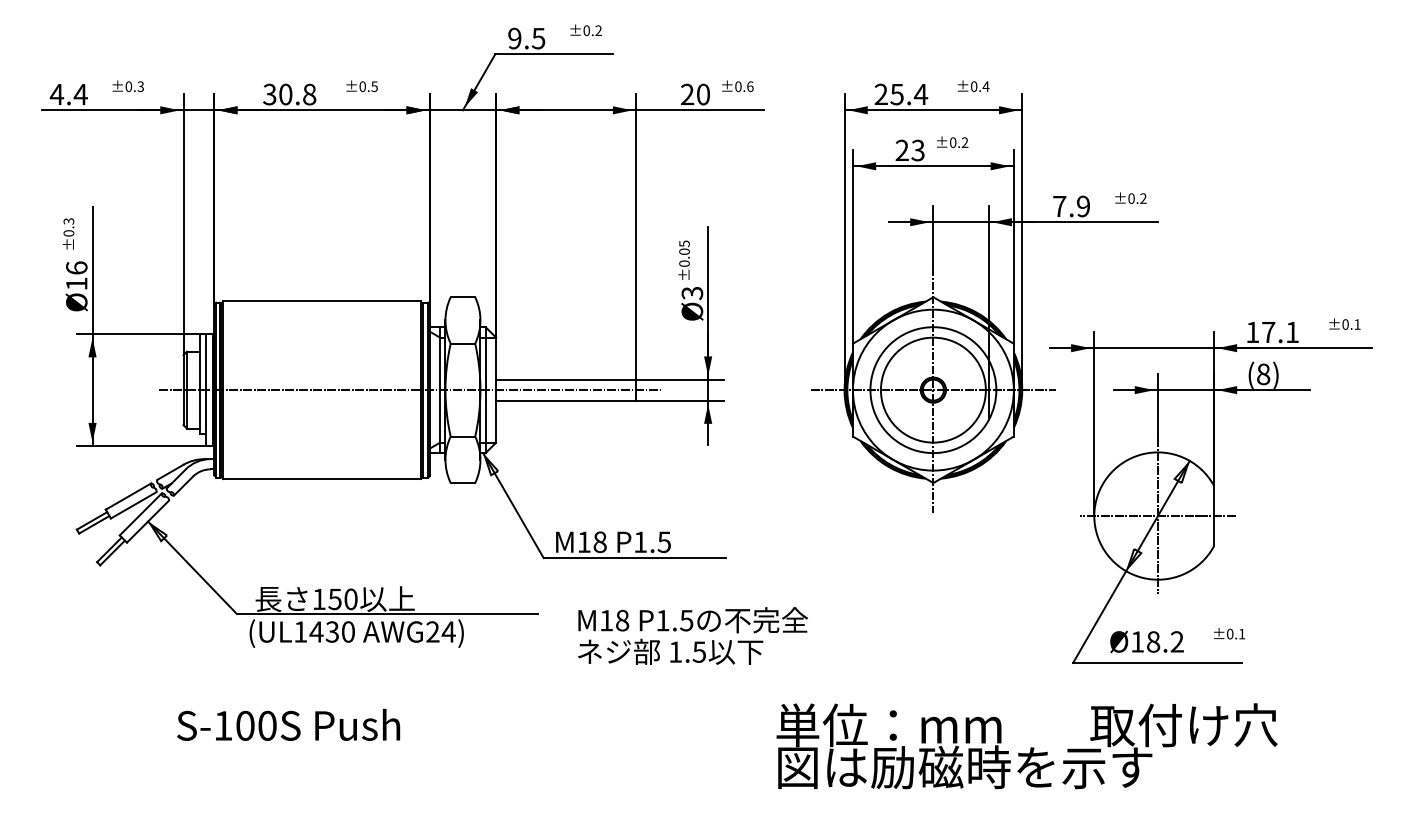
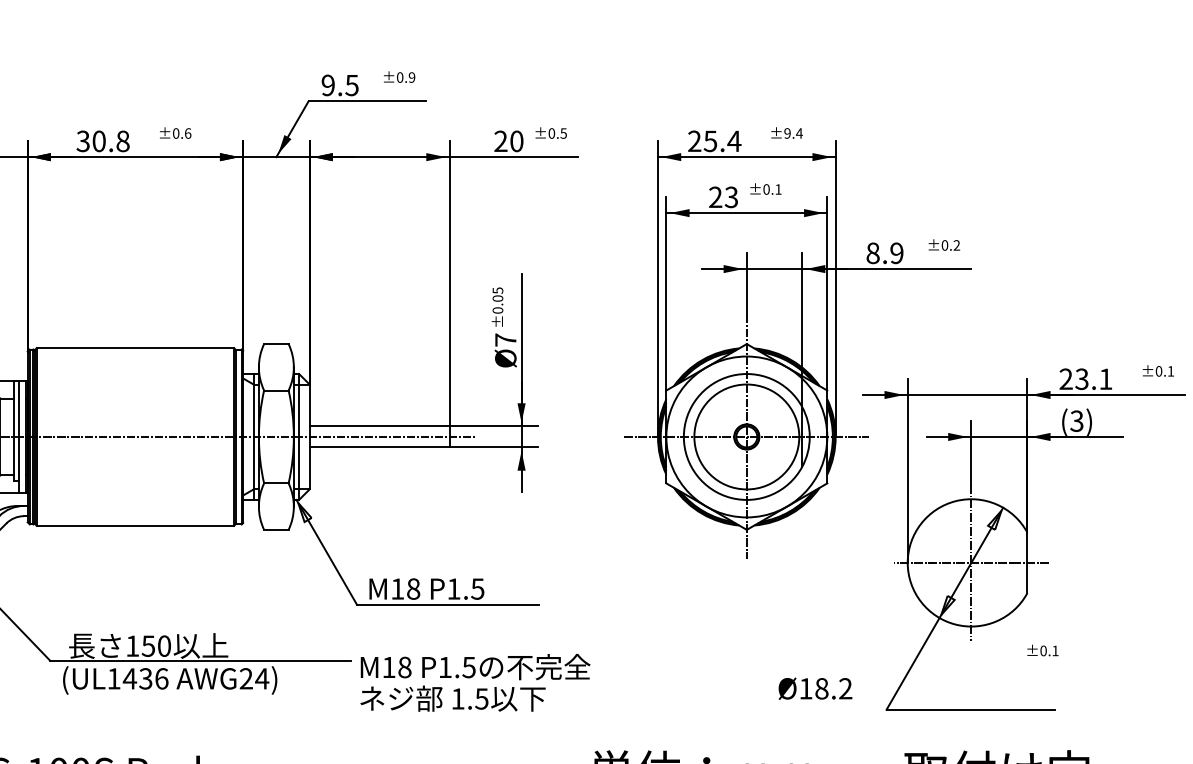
text: (598, 31) -> (411, 78), ±0.2 -> ±0.9
text: (374, 86) -> (187, 133), ±0.5 -> ±0.6
text: (750, 86) -> (563, 133), ±0.6 -> ±0.5
text: (973, 86) -> (786, 133), ±0.4 -> ±9.4
text: (964, 142) -> (777, 189), ±0.2 -> ±0.1
text: (1059, 206) -> (872, 253), 7.9 -> 8.9
text: (692, 293) -> (505, 340), Ø3 -> Ø7
text: (1260, 332) -> (1073, 379), 17.1 -> 23.1
text: (1263, 373) -> (1076, 420), (8) -> (3)
text: (348, 631) -> (161, 678), (UL1430 -> (UL1436
text: (1229, 633) -> (1042, 650), moved
text: (692, 635) -> (474, 682), moved
text: (1146, 641) -> (814, 688), moved

